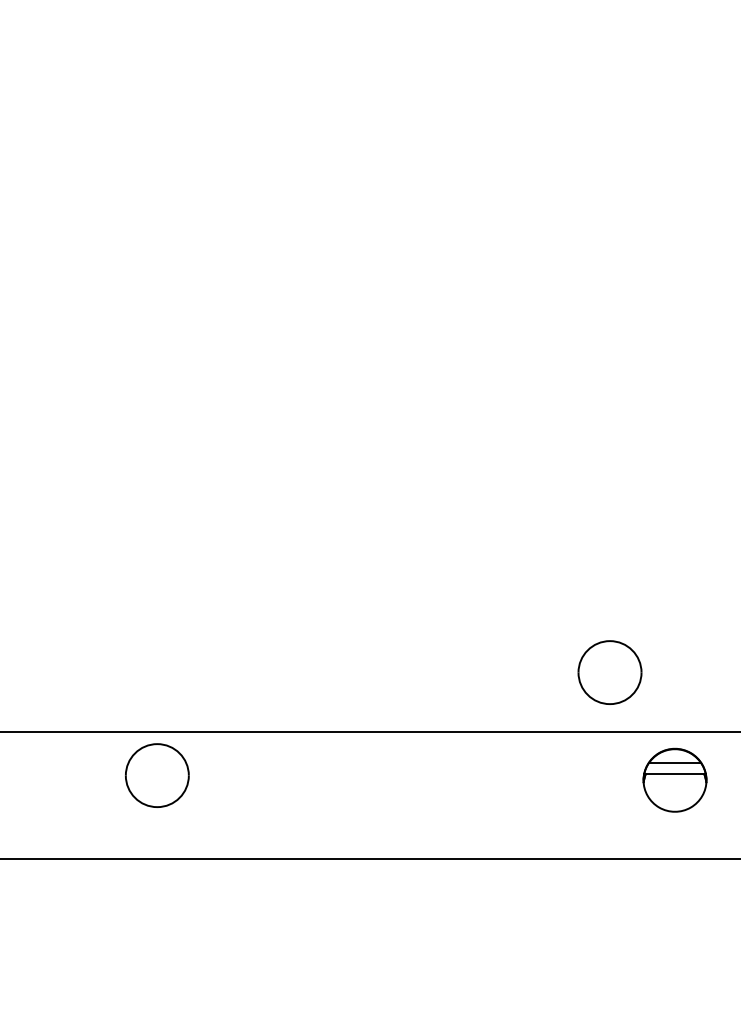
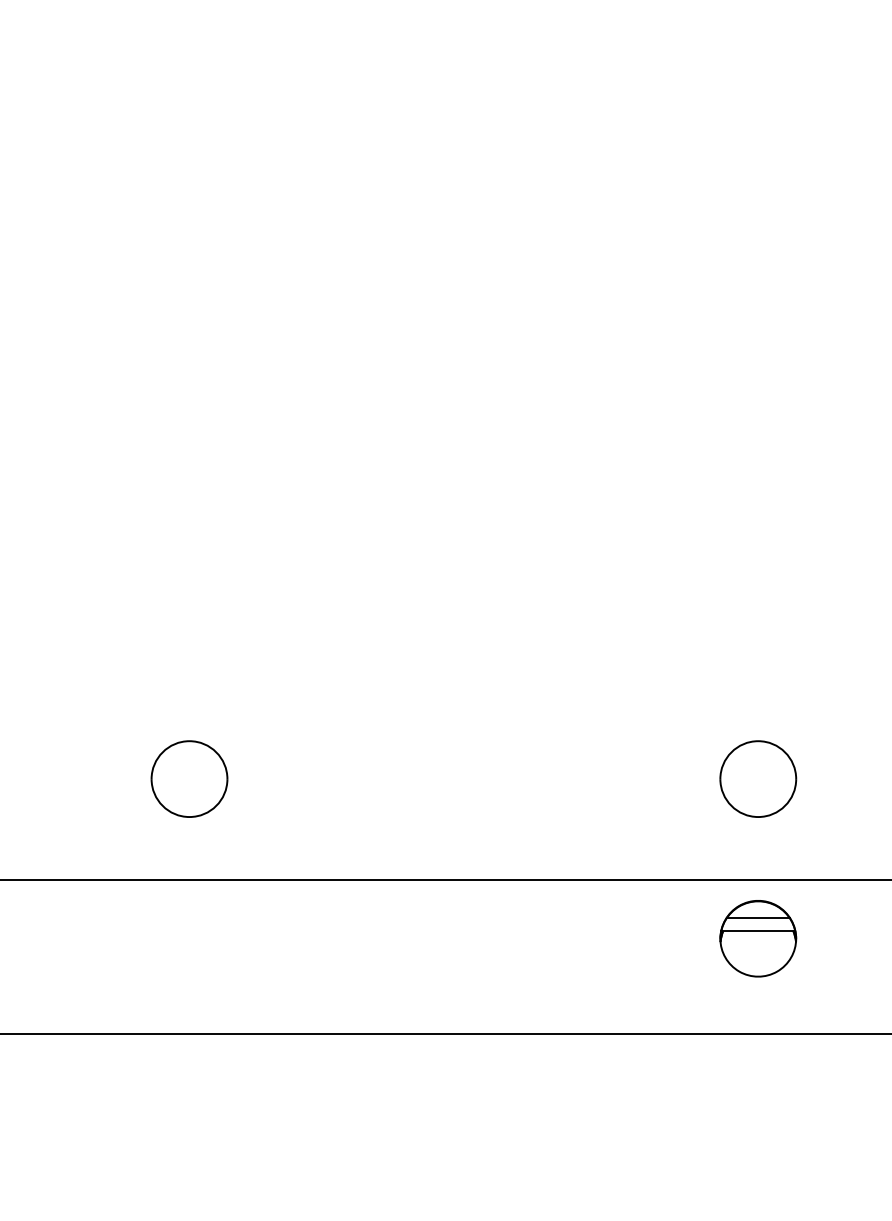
part: (609, 672) -> (757, 778), moved
part: (157, 775) -> (189, 778), moved
part: (674, 779) -> (757, 937), moved

